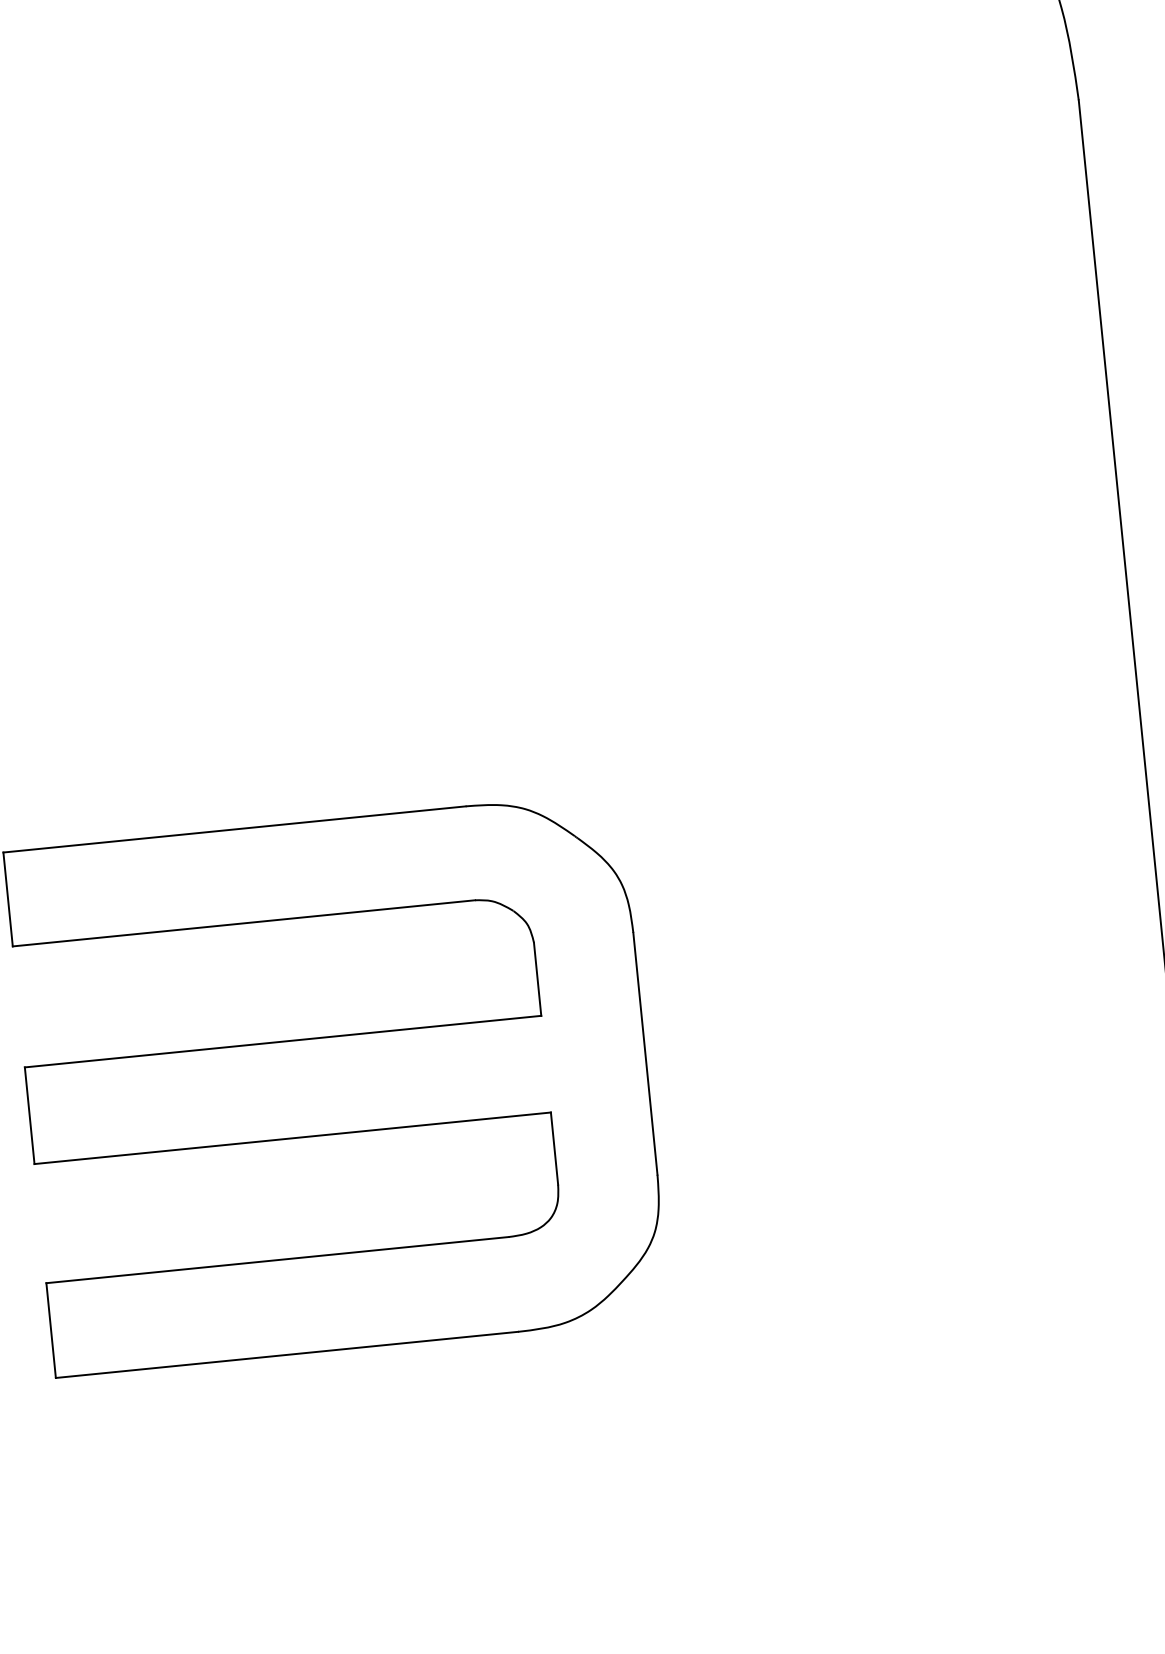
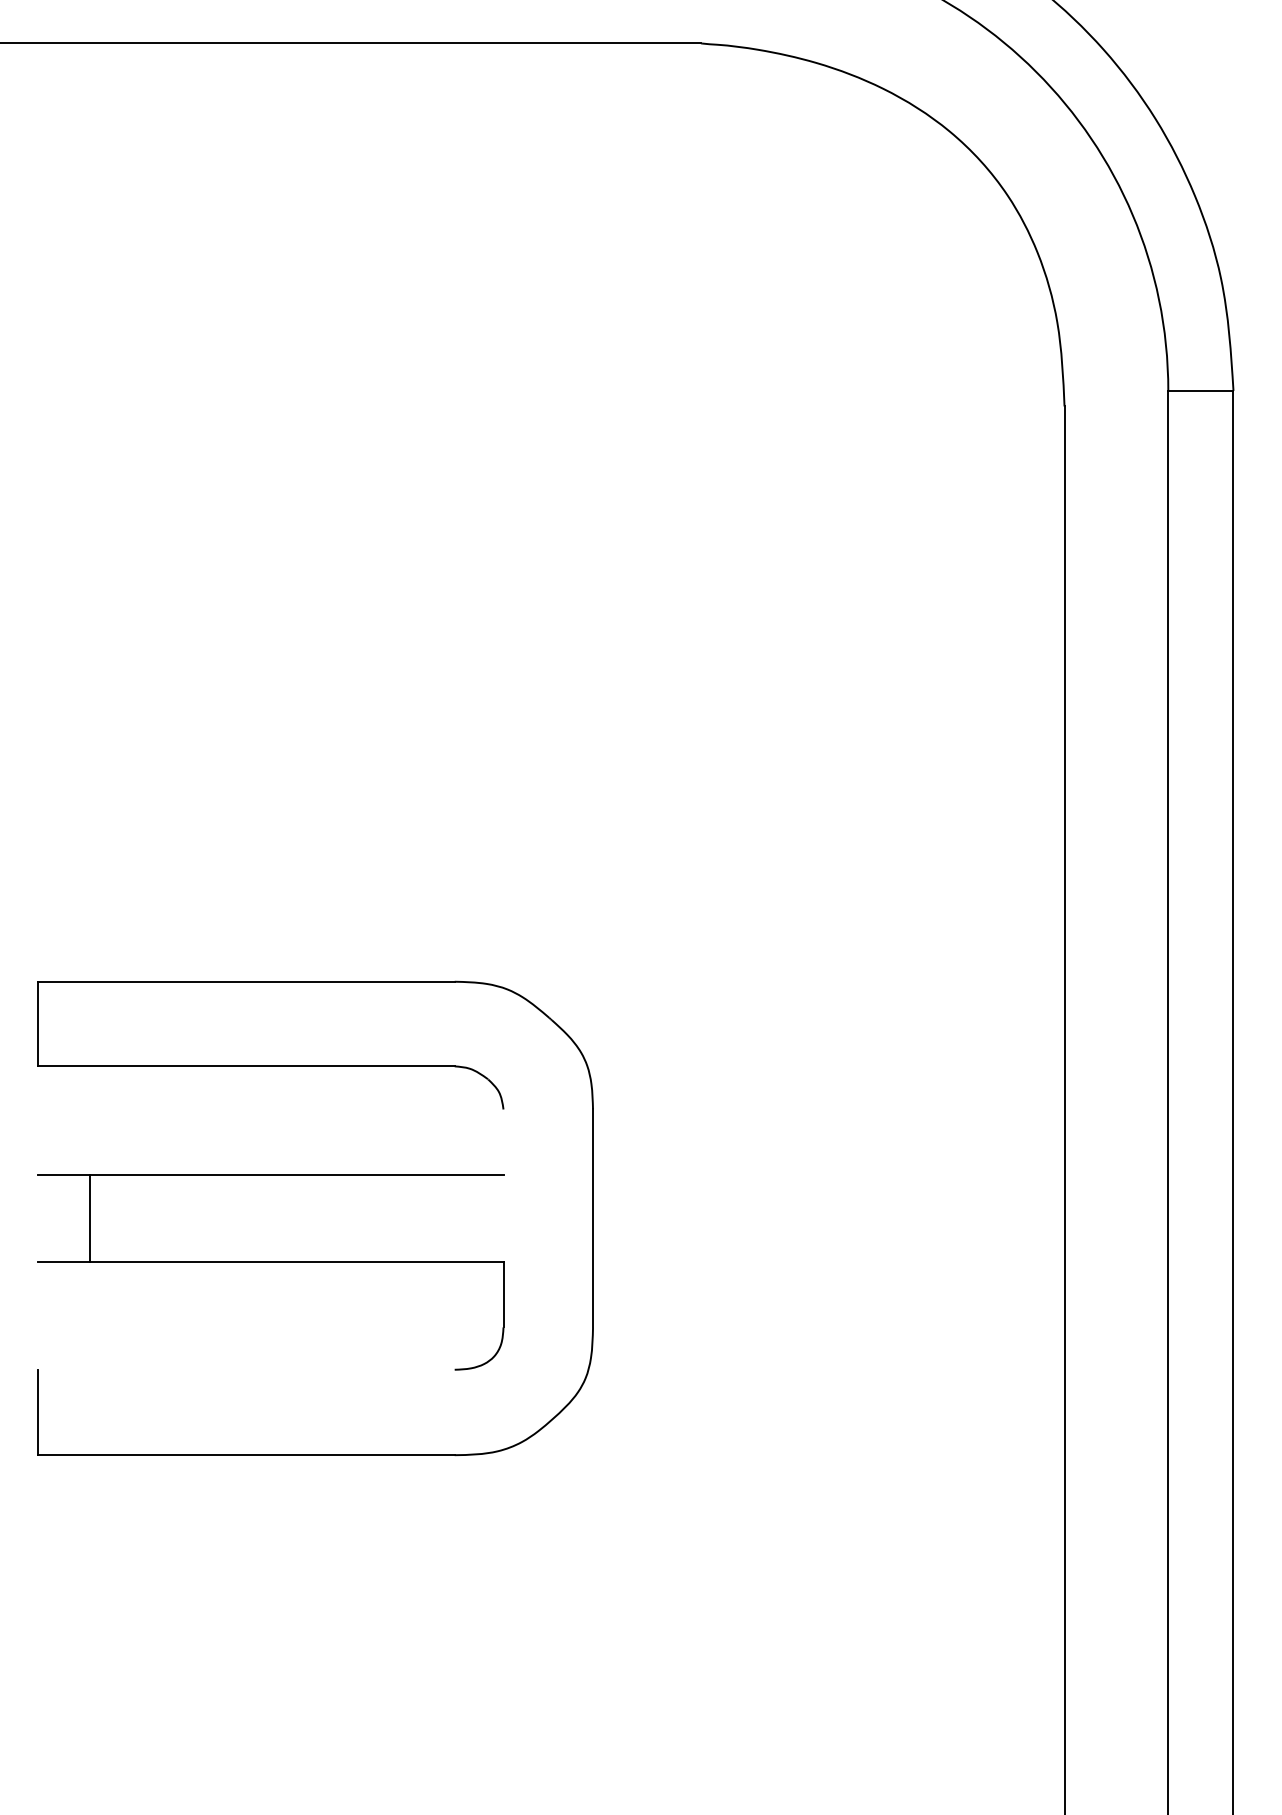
line: (537, 979) -> (503, 1142), removed
line: (29, 1115) -> (90, 1218), moved
line: (277, 1259) -> (246, 1369), removed

